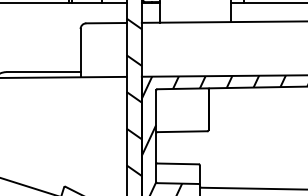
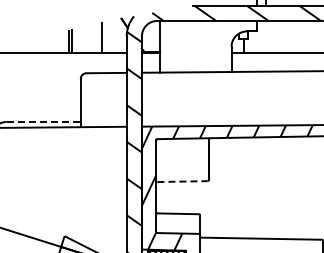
line: (44, 72) -> (44, 122), solid -> dashed
line: (182, 131) -> (182, 181), solid -> dashed

